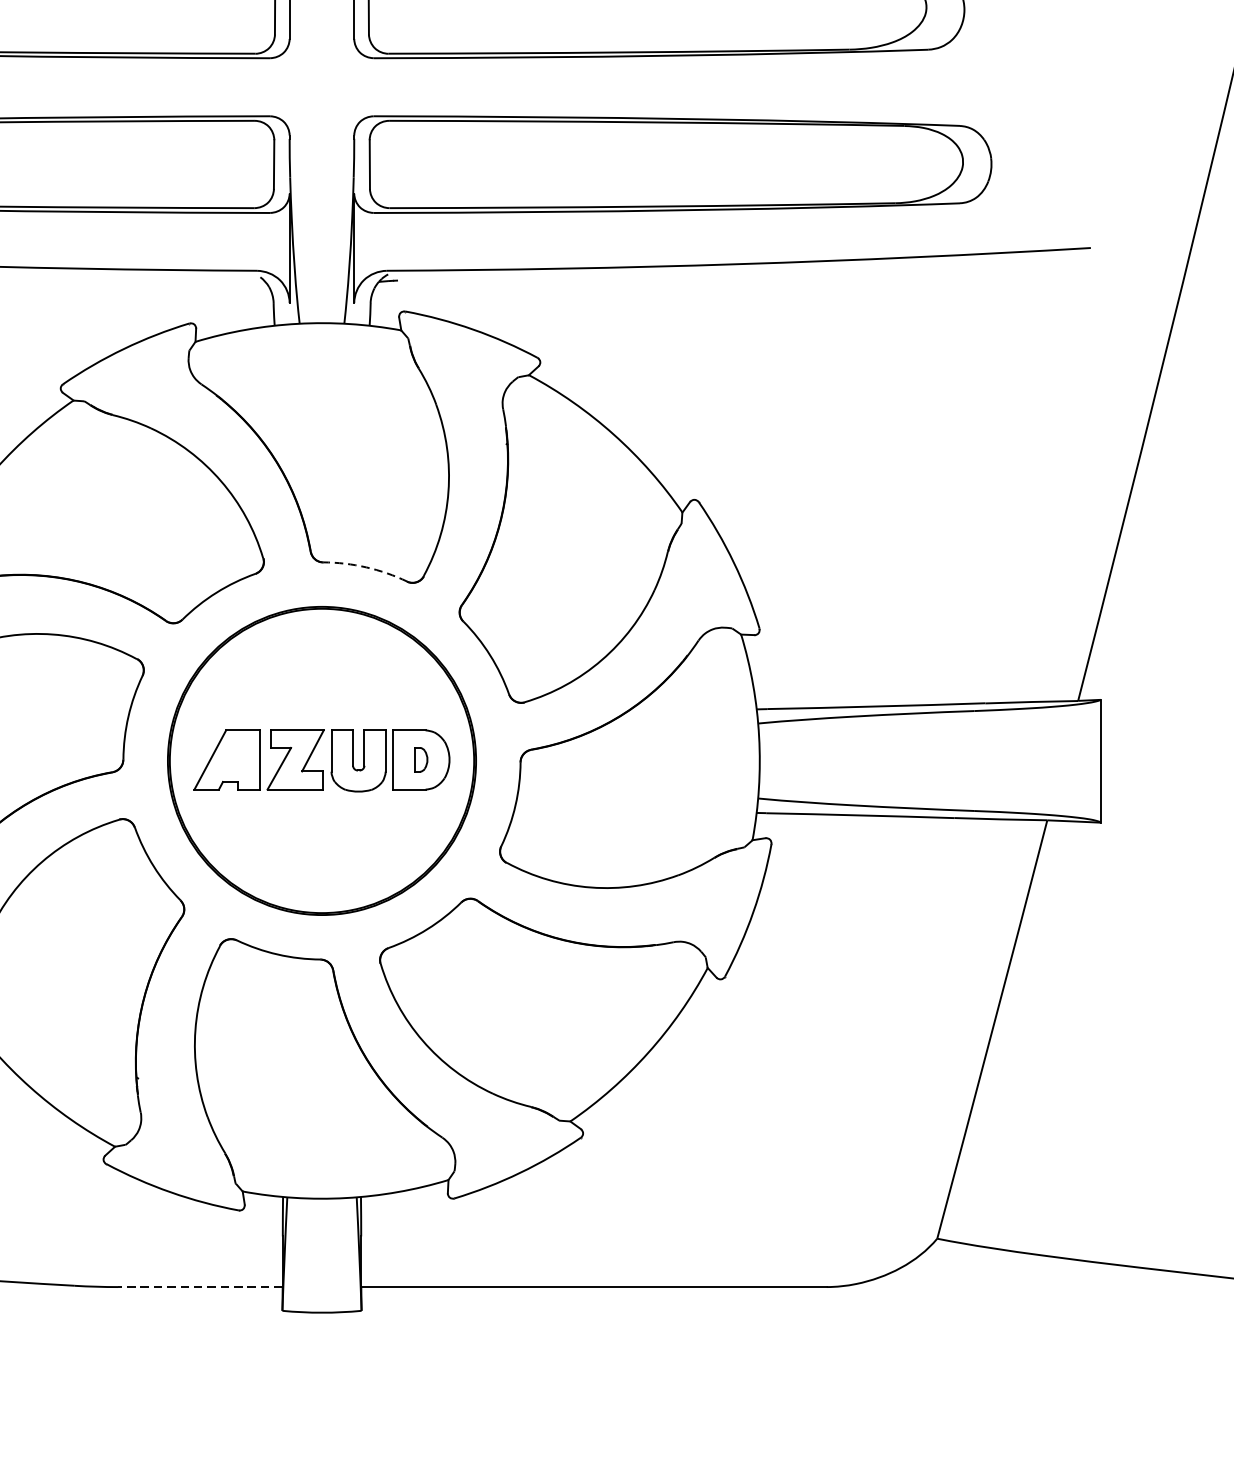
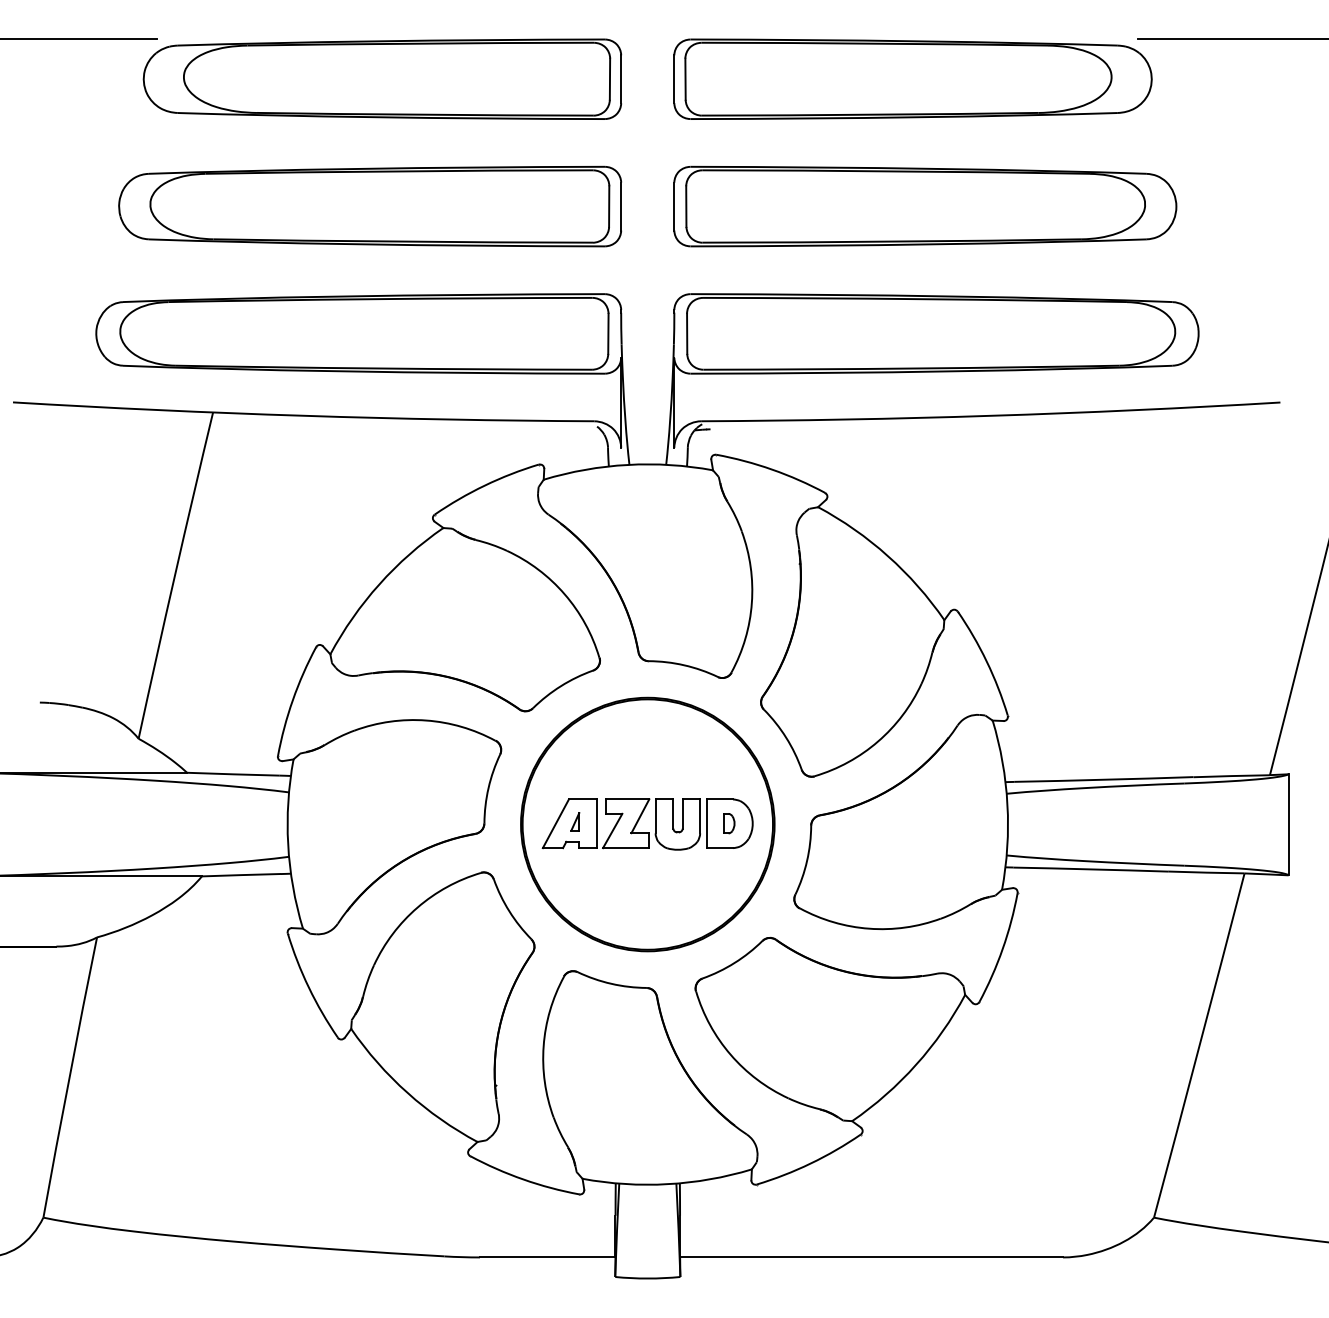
arc: (366, 567) -> (684, 665), dashed -> solid
part: (234, 757) -> (575, 821), added
line: (200, 1287) -> (547, 1257), dashed -> solid

